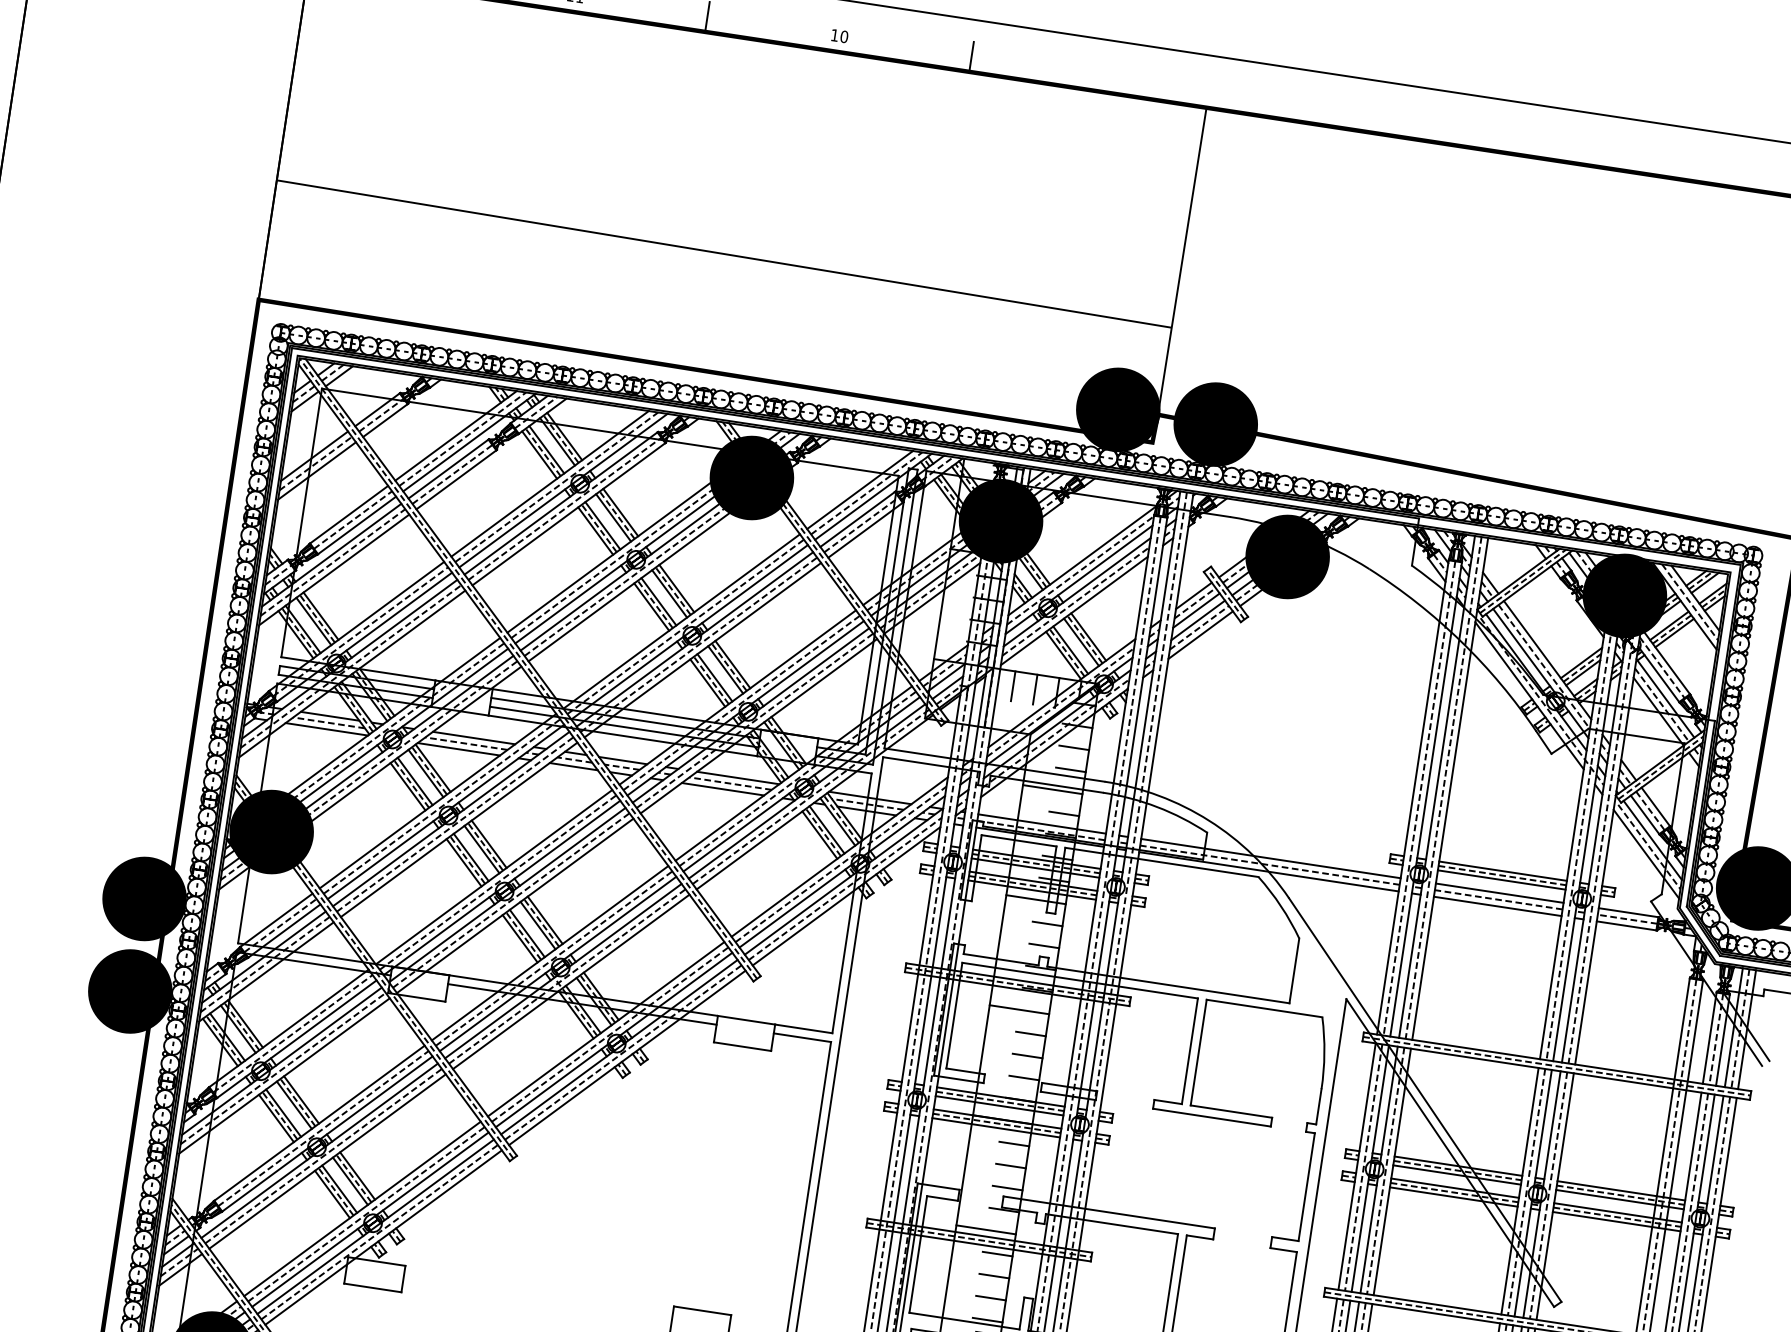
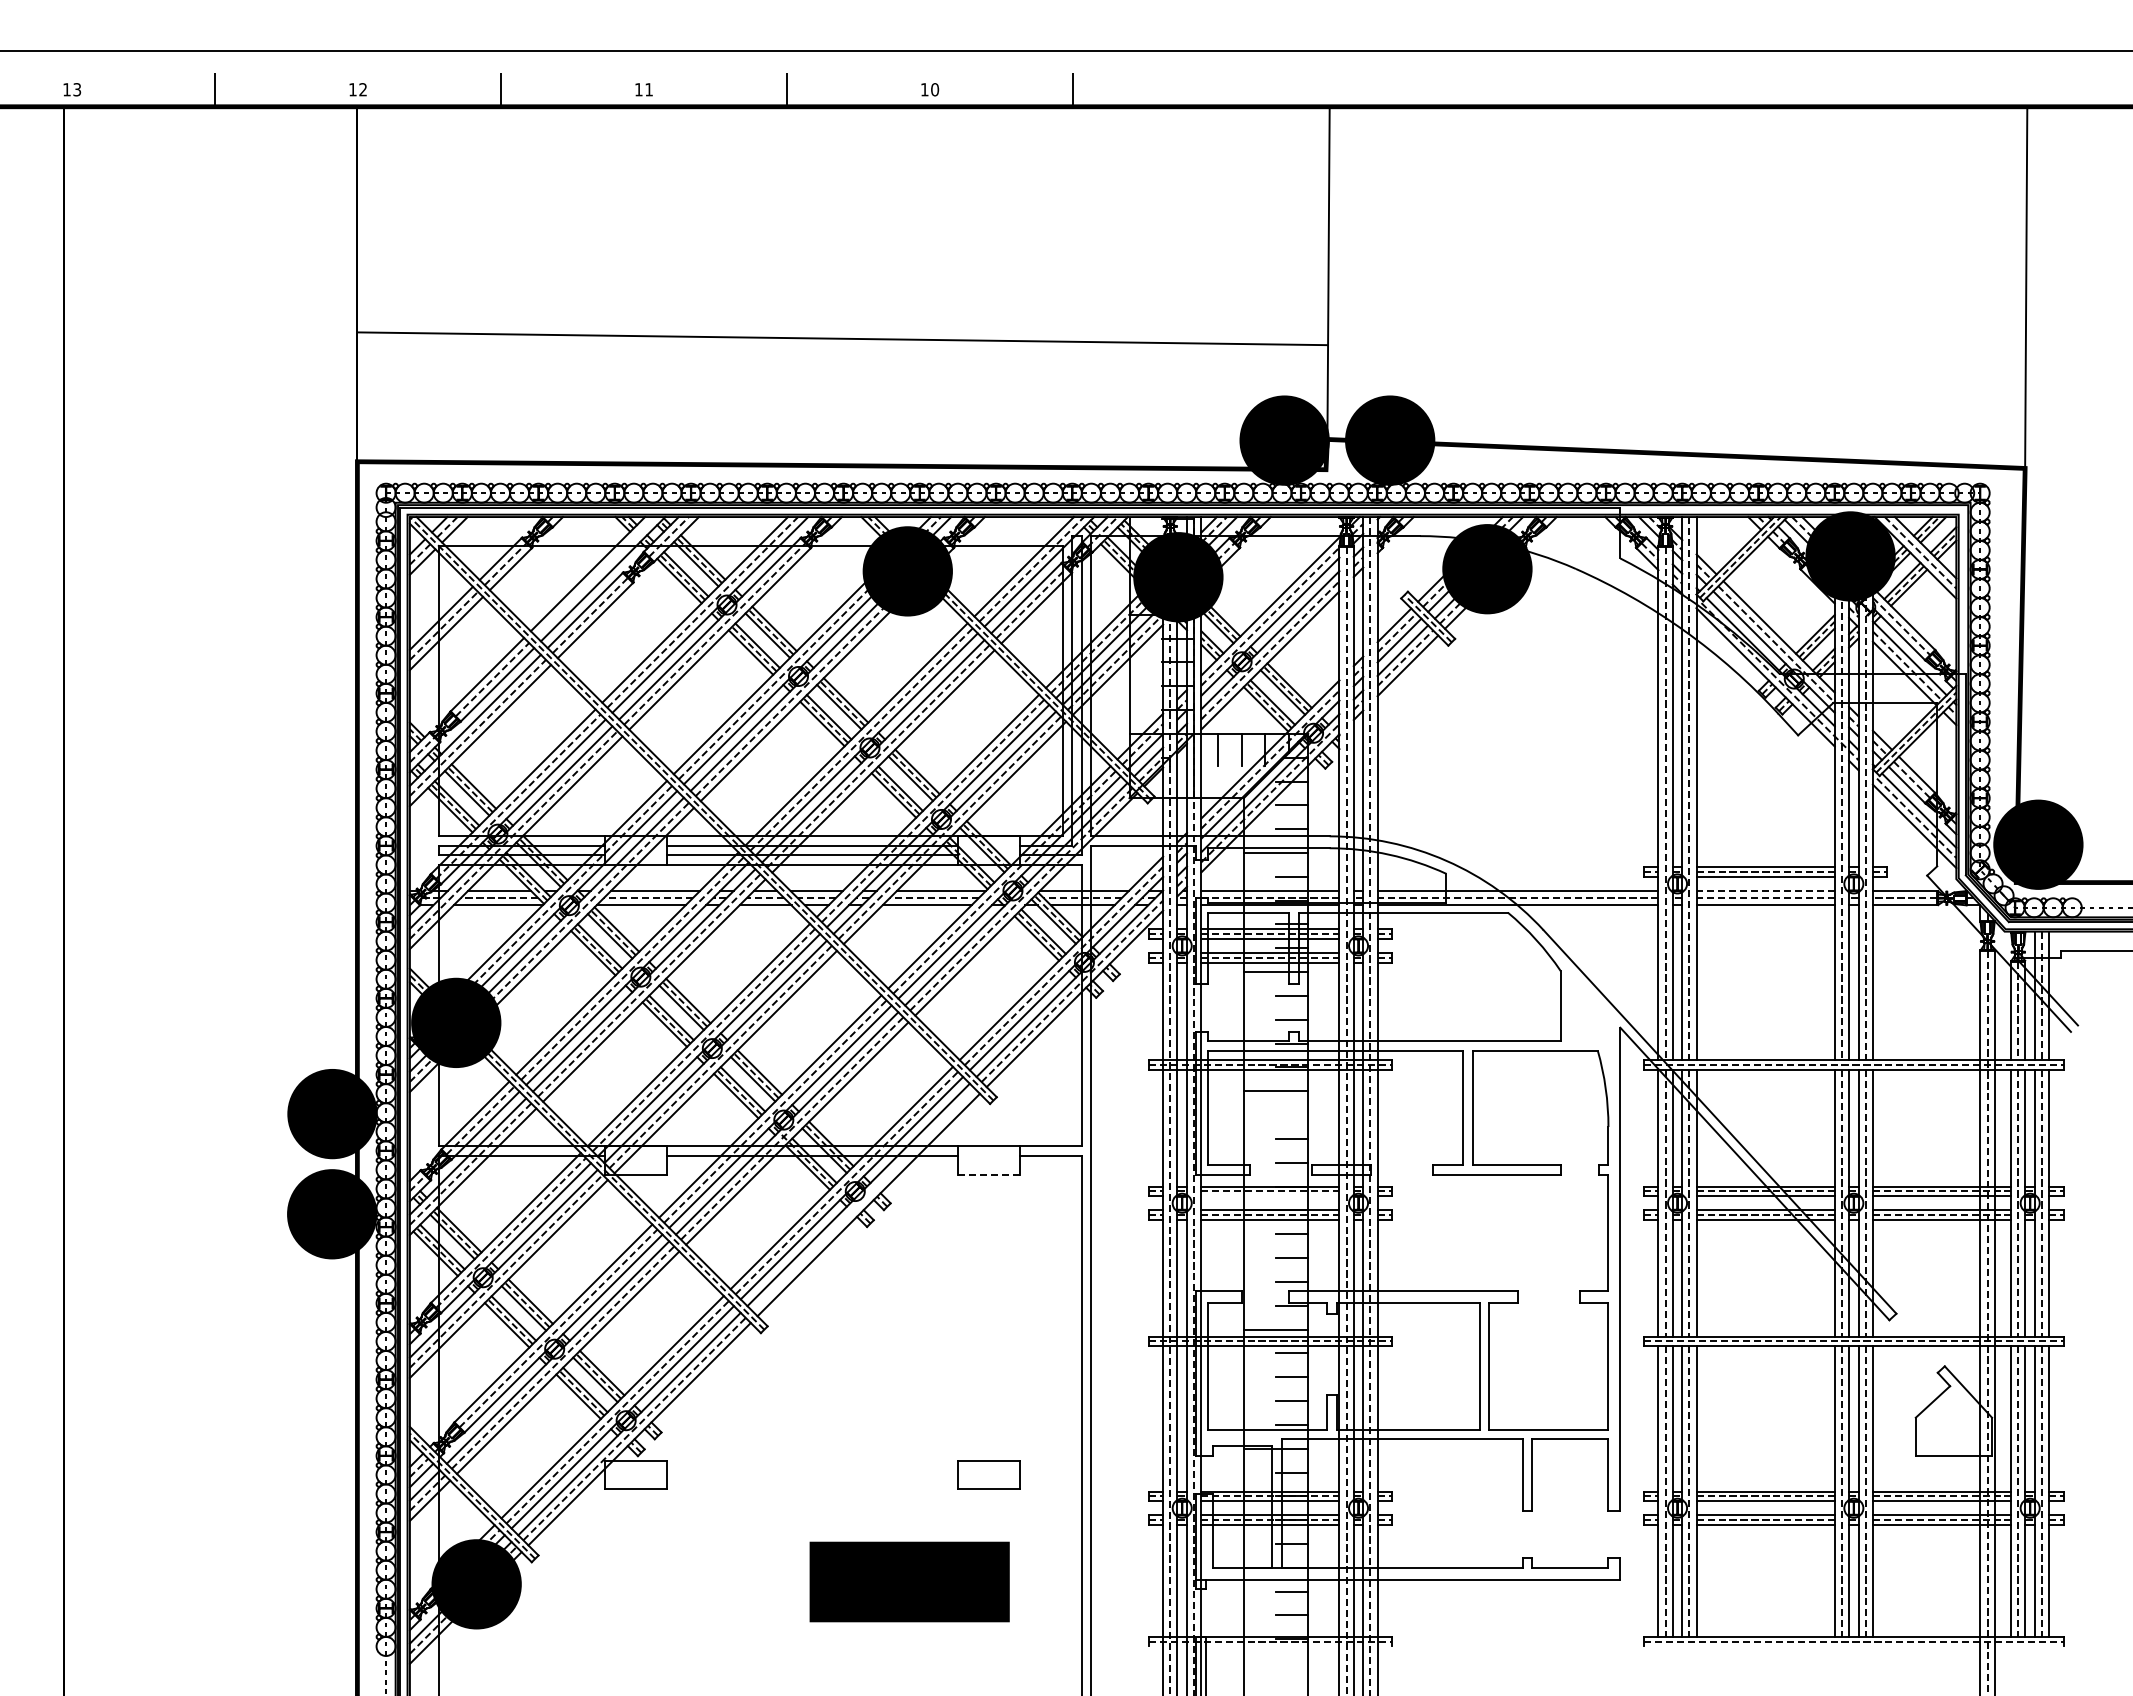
line: (462, 439) -> (595, 576), removed
line: (1499, 893) -> (1765, 891), solid -> dashed
line: (1031, 1034) -> (1292, 1115), removed
line: (742, 1046) -> (988, 1174), solid -> dashed
line: (623, 1052) -> (863, 1199), removed
line: (999, 1106) -> (1270, 1196), removed

